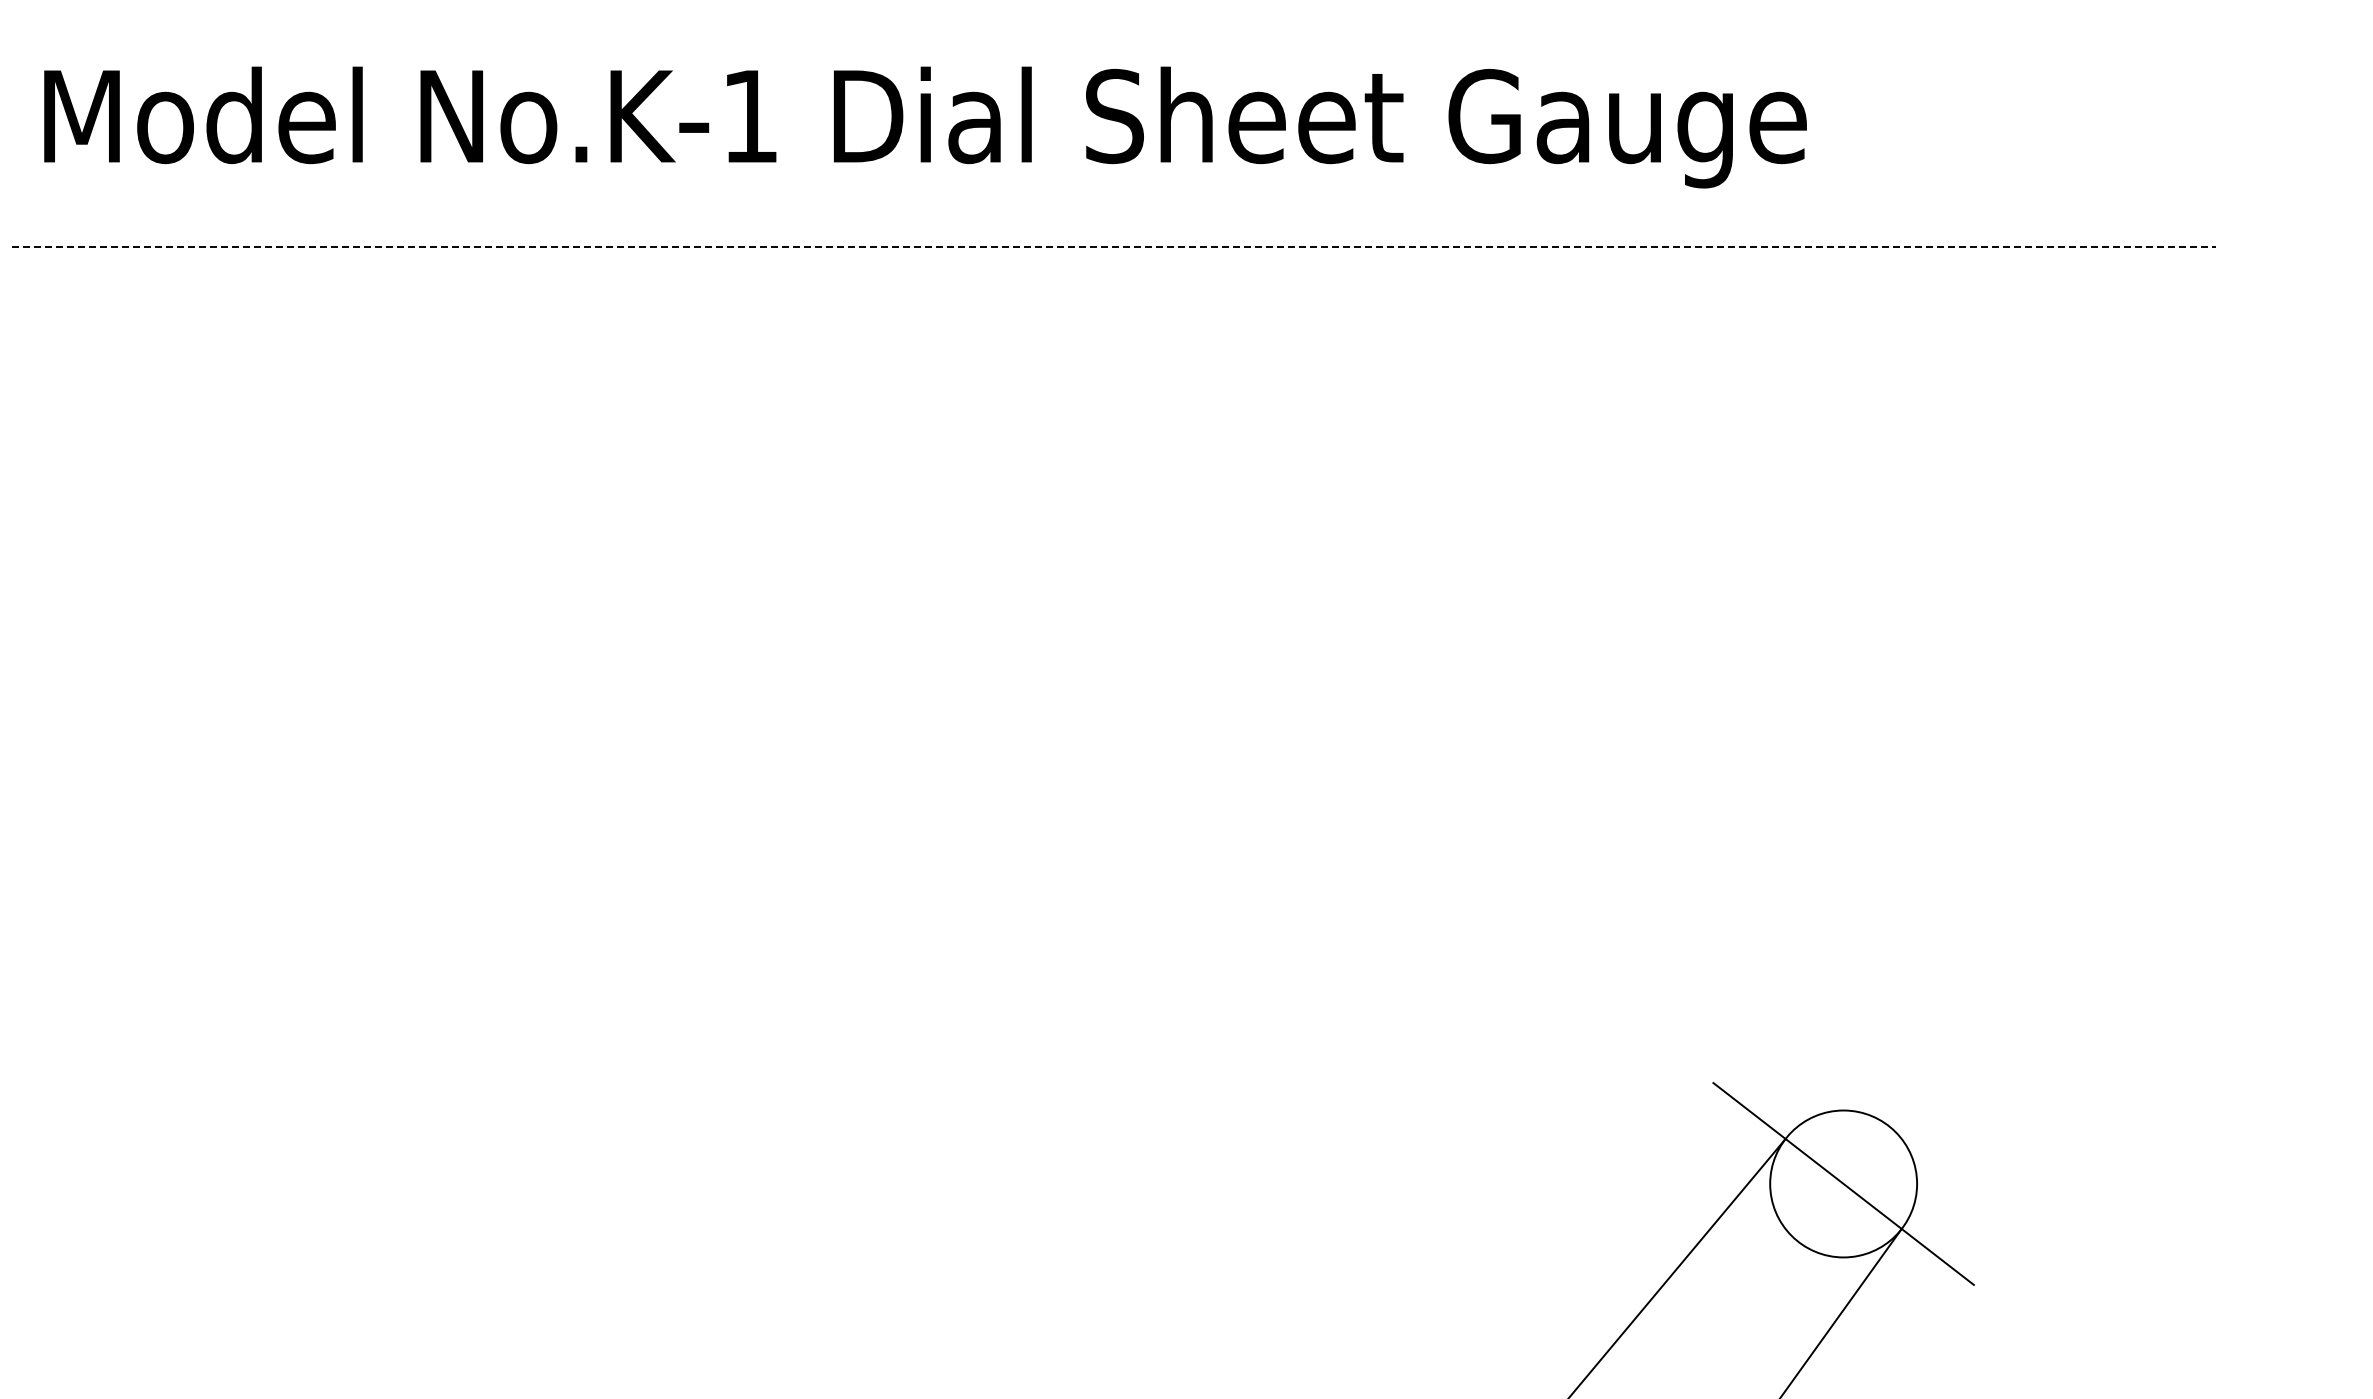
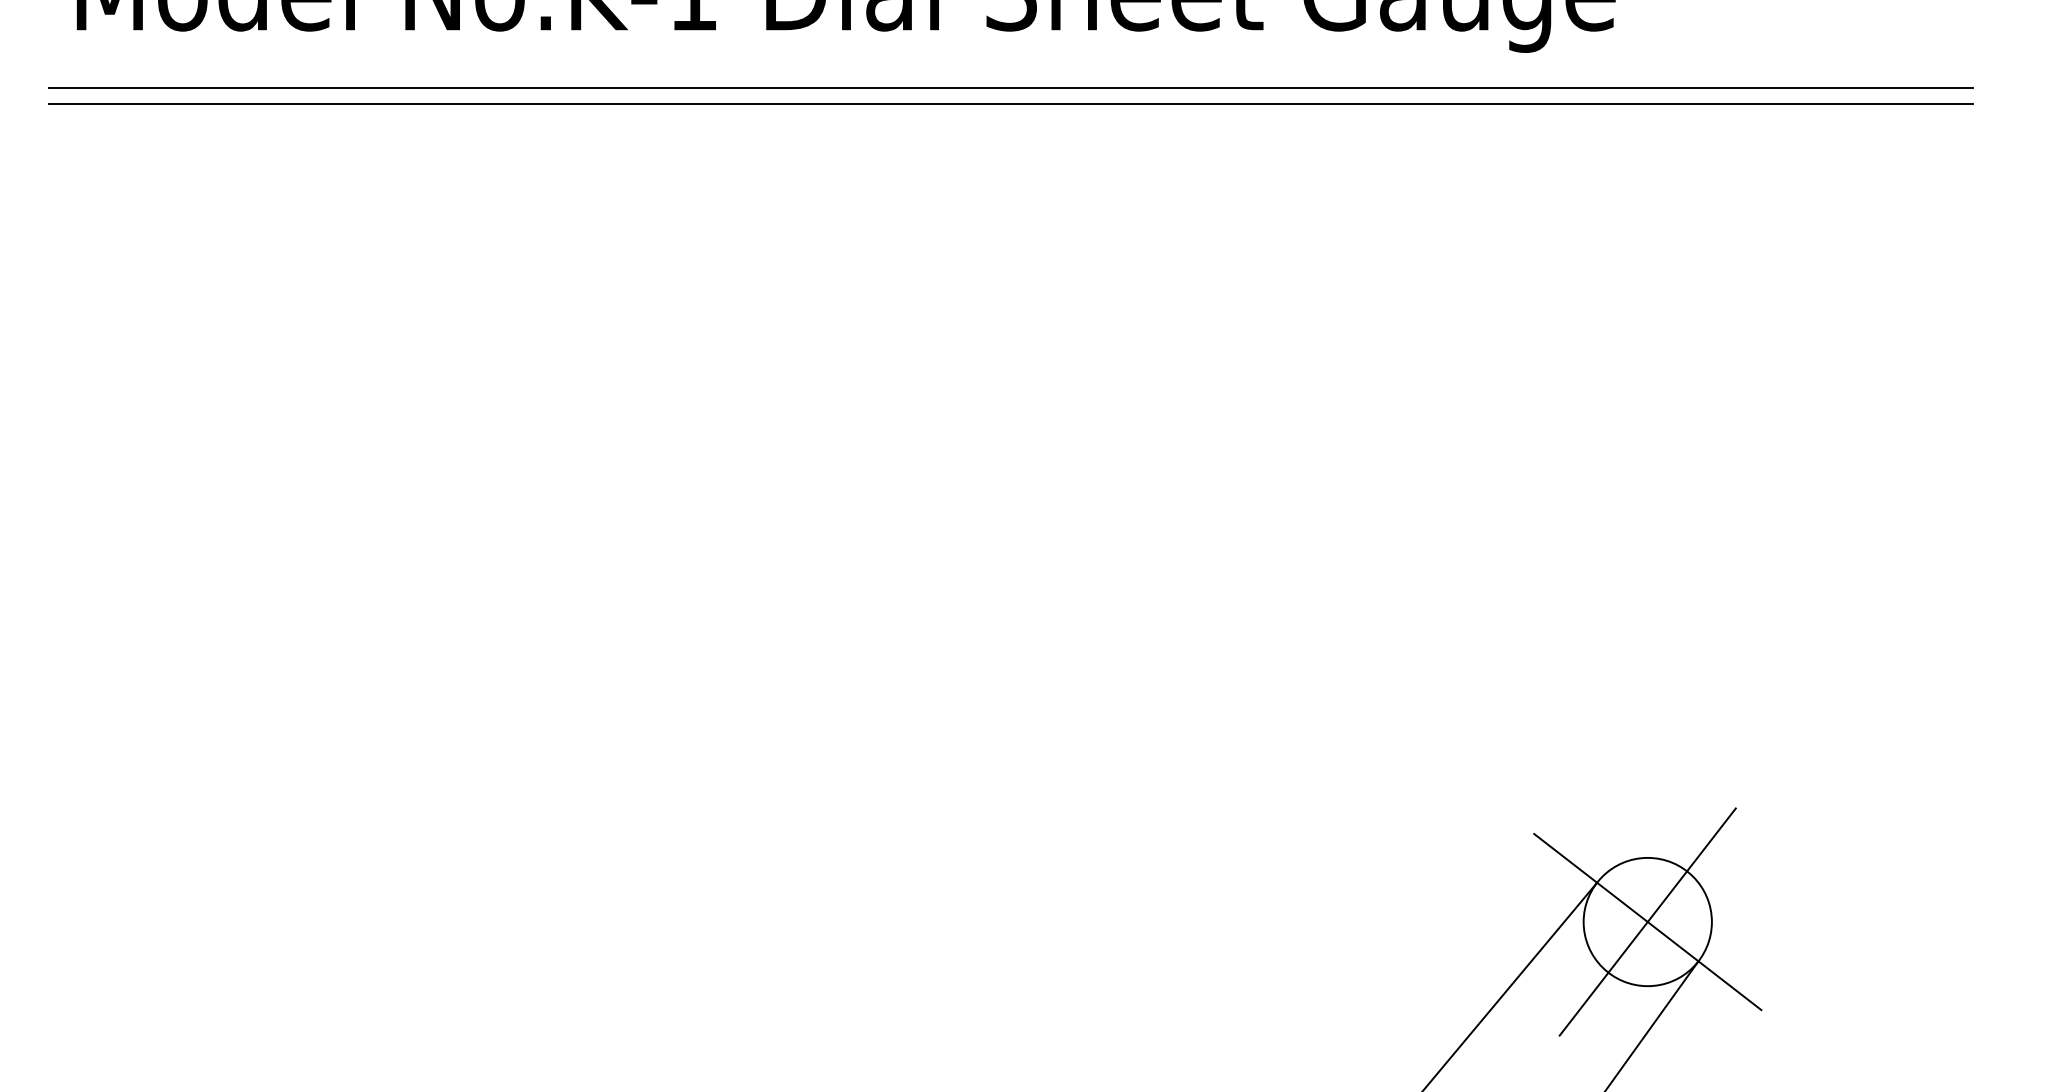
line: (1113, 228) -> (1010, 87), added
line: (1113, 246) -> (1010, 103), dashed -> solid
line: (1843, 1183) -> (1647, 921), added

